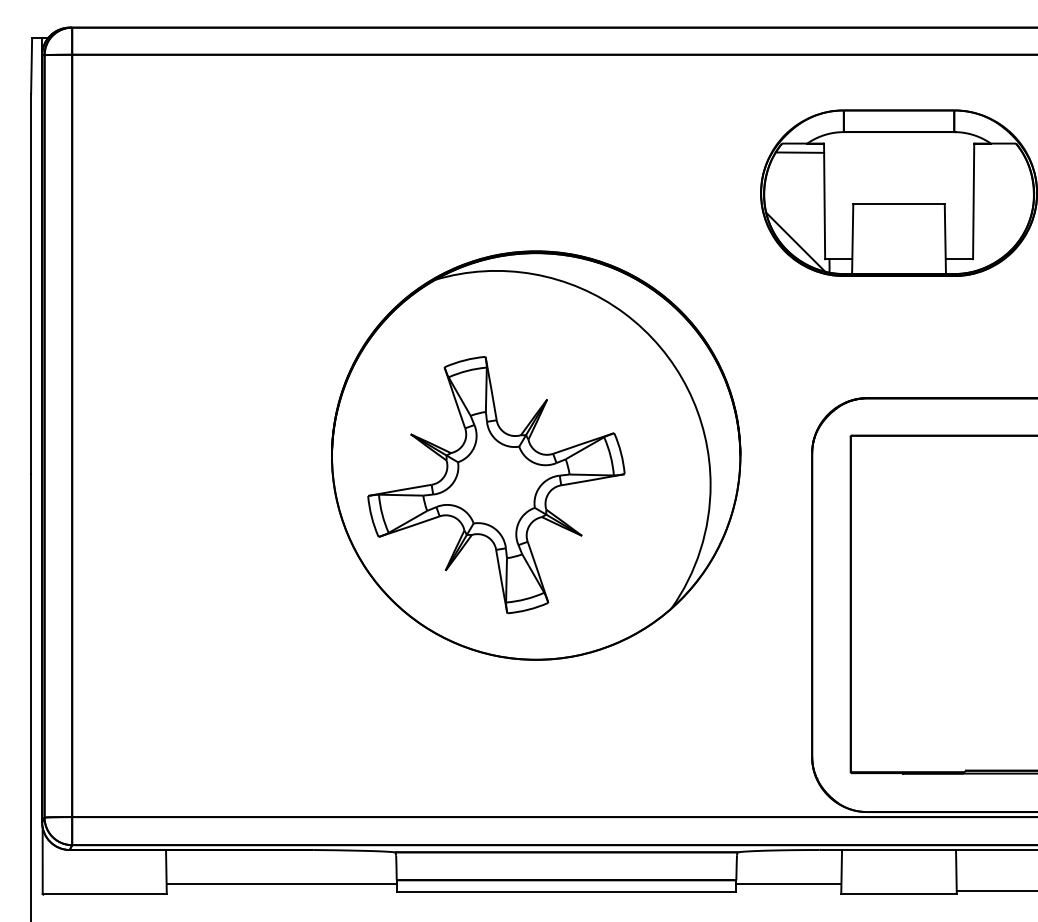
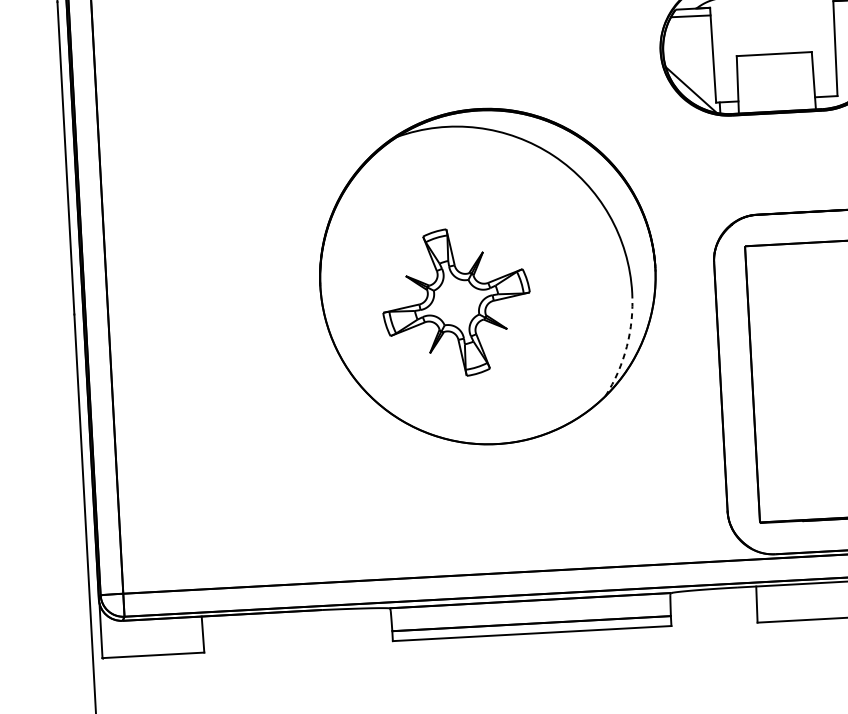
part: (496, 485) -> (456, 302), size x0.7
arc: (700, 549) -> (626, 346), solid -> dashed
line: (281, 884) -> (297, 639), removed
line: (788, 884) -> (713, 617), removed

